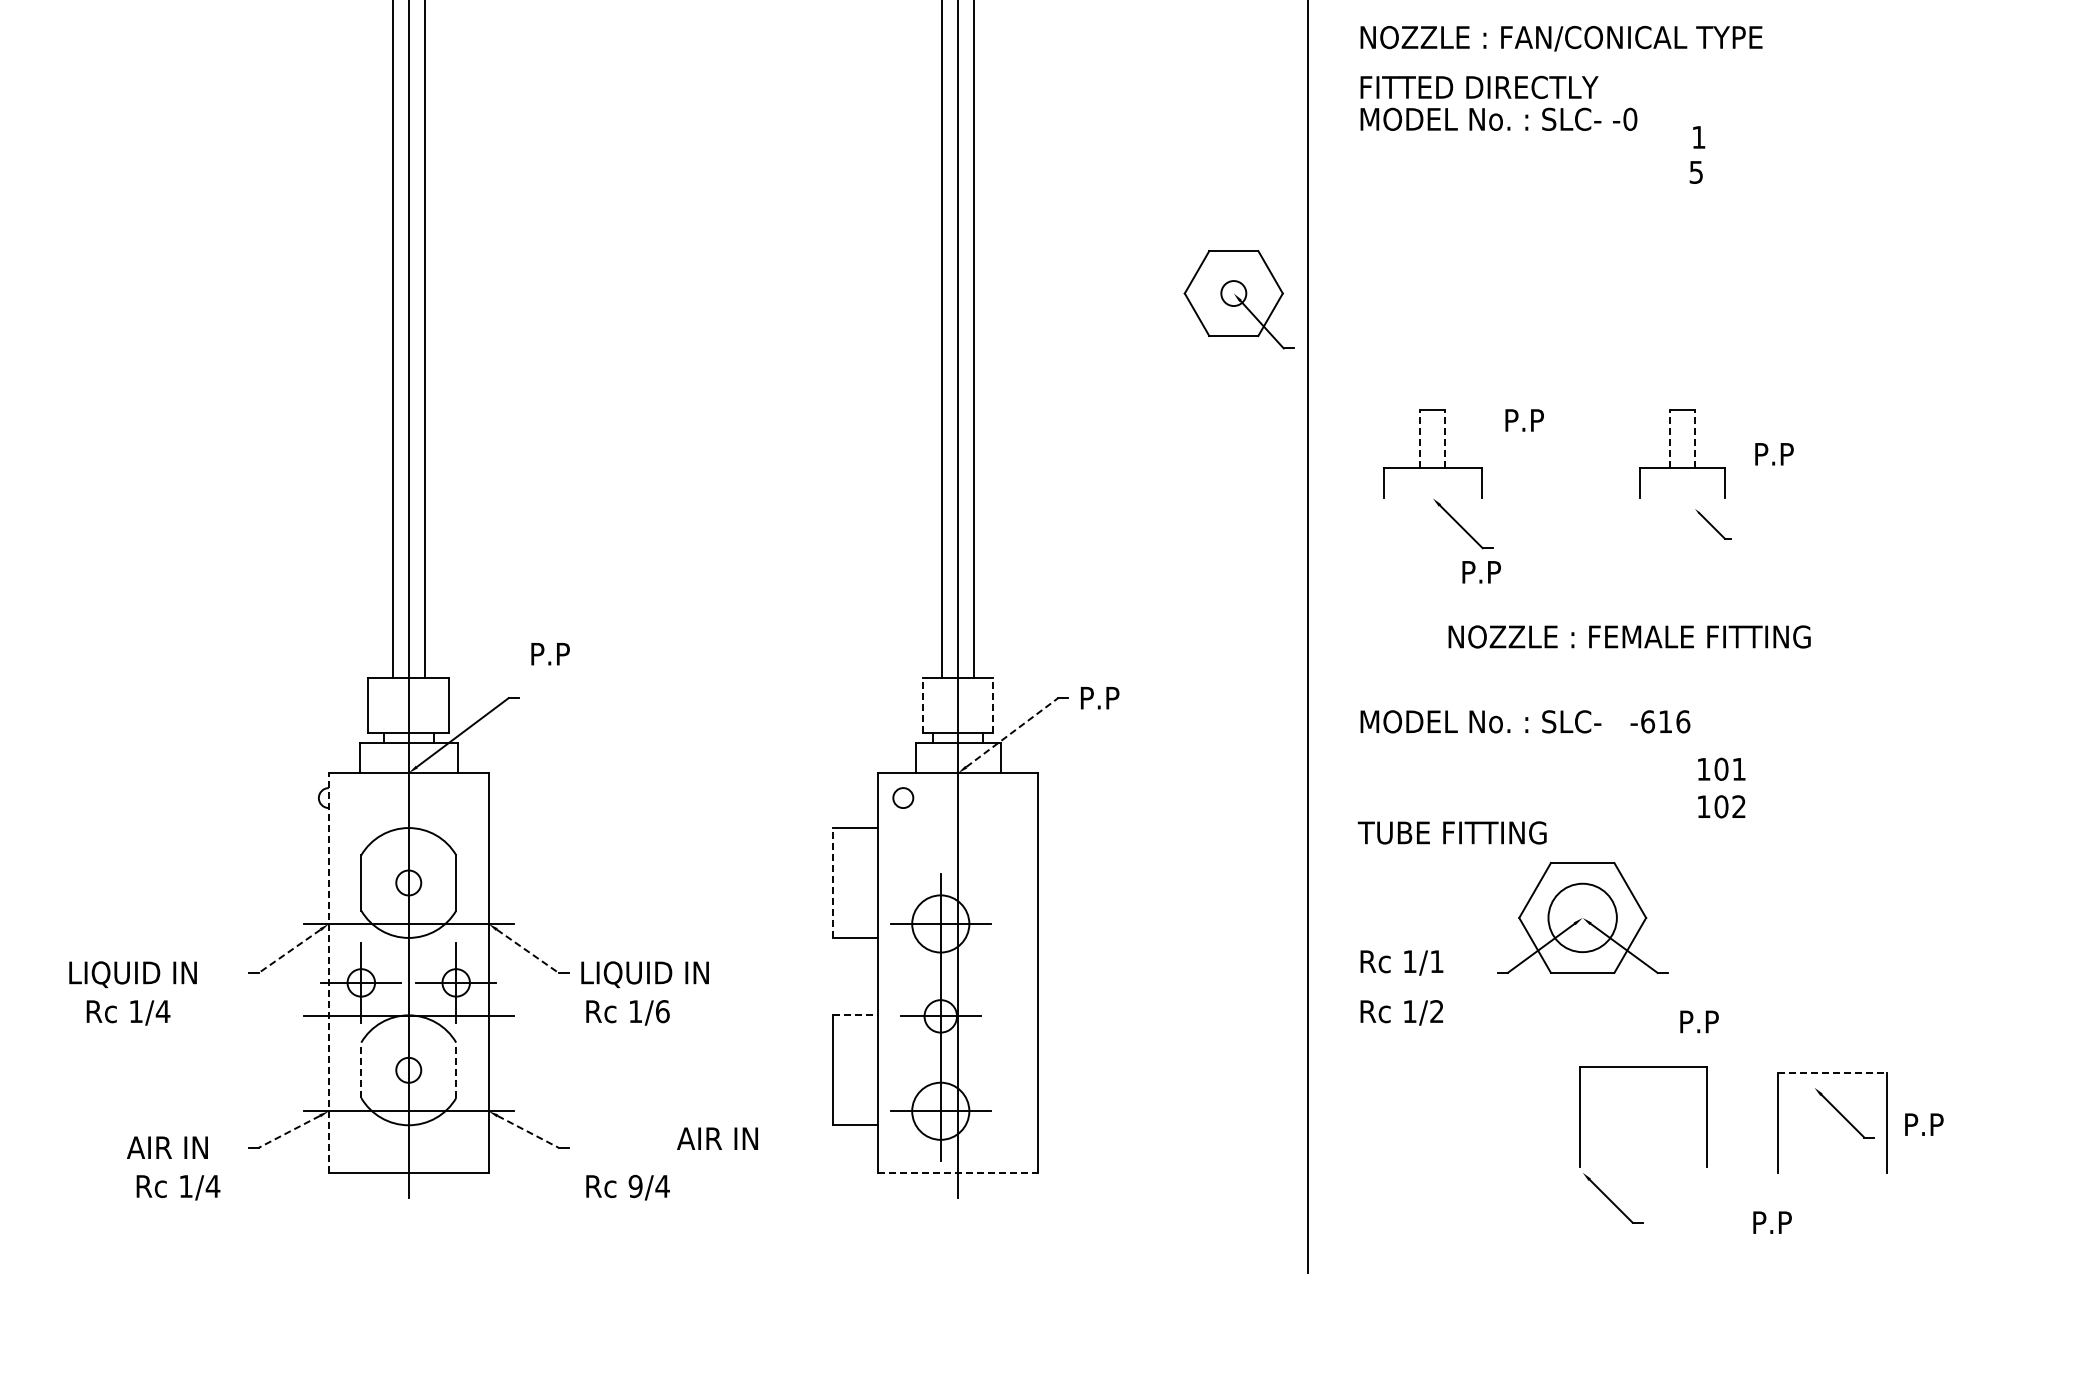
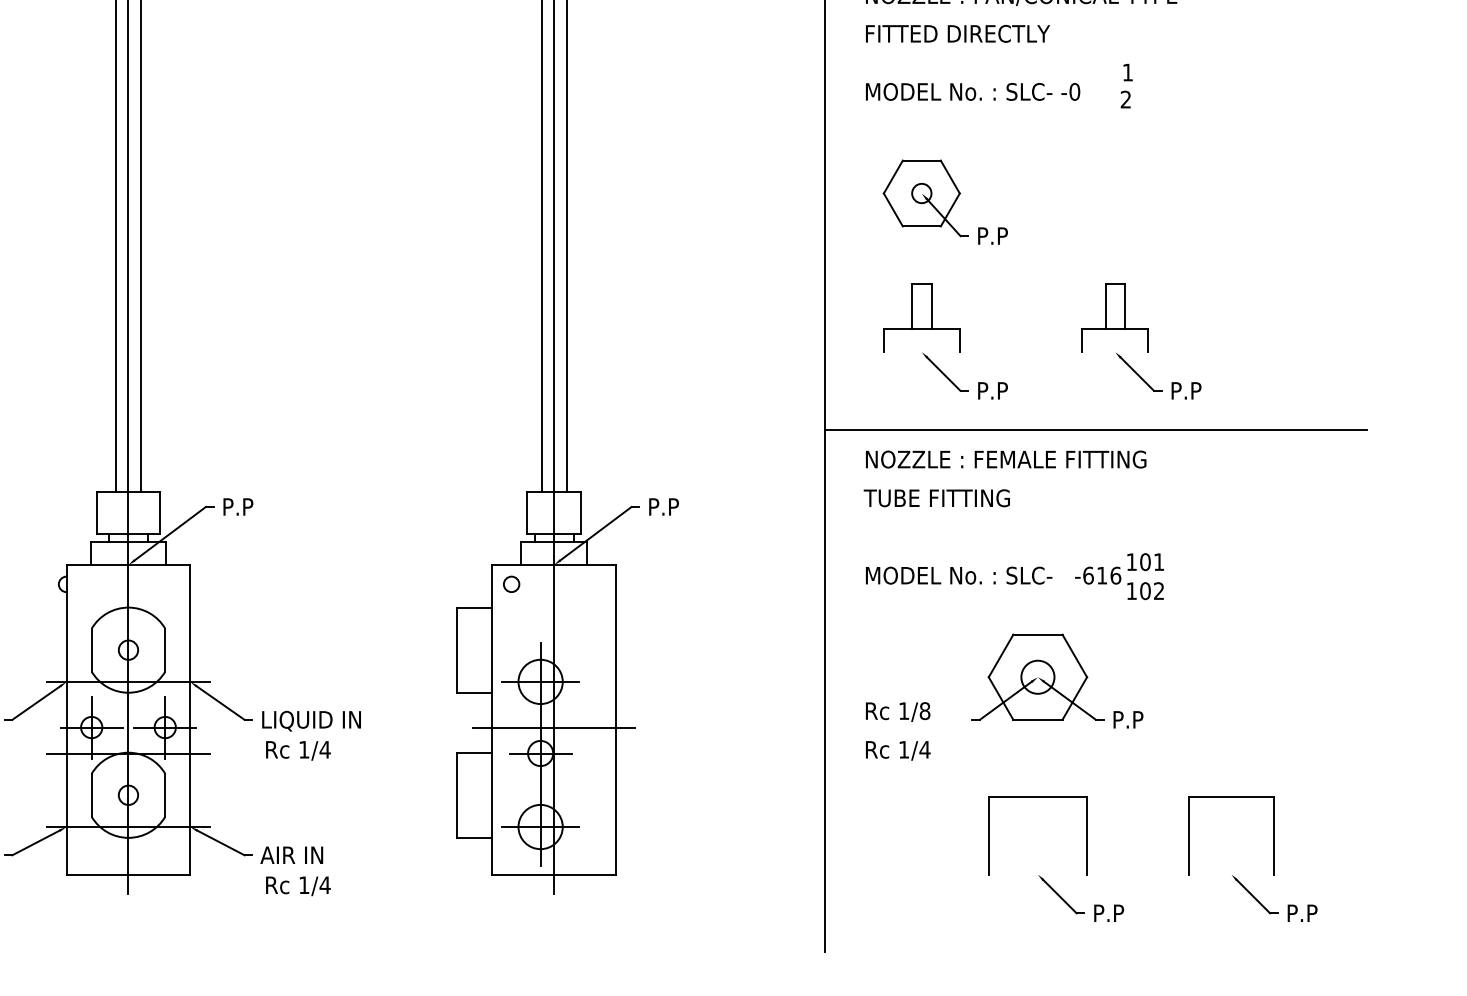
text: (1498, 118) -> (972, 91), moved
text: (1695, 171) -> (1125, 98), 5 -> 2
part: (1238, 299) -> (925, 198), moved
text: (1524, 420) -> (992, 236), moved
line: (1420, 439) -> (912, 306), dashed -> solid
line: (1445, 439) -> (931, 306), dashed -> solid
line: (1670, 439) -> (1105, 306), dashed -> solid
line: (1695, 439) -> (1125, 306), dashed -> solid
text: (1774, 454) -> (1186, 391), moved
part: (1713, 524) -> (1139, 372), size x1.67
text: (1481, 572) -> (992, 391), moved
line: (1657, 598) -> (1095, 429), added
text: (1629, 636) -> (1006, 459), moved
text: (550, 654) -> (238, 507), moved
line: (923, 705) -> (527, 512), dashed -> solid
line: (993, 705) -> (581, 512), dashed -> solid
text: (1525, 721) -> (993, 575), moved
line: (1012, 732) -> (596, 533), dashed -> solid
text: (1451, 832) -> (936, 497), moved
line: (833, 882) -> (457, 649), dashed -> solid
circle: (1582, 917) -> (1037, 676), size x0.62
line: (289, 951) -> (36, 703), dashed -> solid
line: (527, 951) -> (220, 703), dashed -> solid
text: (1436, 961) -> (924, 710), 1/1 -> 1/8
line: (328, 972) -> (66, 719), dashed -> solid
line: (958, 982) -> (554, 727), added
text: (662, 1011) -> (325, 749), 1/6 -> 1/4
text: (1436, 1011) -> (924, 749), 1/2 -> 1/4
line: (856, 1015) -> (475, 752), dashed -> solid
text: (1699, 1021) -> (1128, 719), moved
part: (1643, 1067) -> (1037, 797), moved
line: (361, 1070) -> (91, 795), dashed -> solid
line: (456, 1070) -> (165, 795), dashed -> solid
line: (1832, 1072) -> (1231, 796), dashed -> solid
part: (1844, 1113) -> (1254, 894), moved
text: (1924, 1124) -> (1302, 913), moved
line: (289, 1132) -> (36, 843), dashed -> solid
line: (528, 1132) -> (221, 843), dashed -> solid
text: (717, 1138) -> (291, 855), moved
line: (958, 1172) -> (554, 874), dashed -> solid
text: (635, 1186) -> (304, 885), 9/4 -> 1/4
text: (1772, 1222) -> (1109, 913), moved

